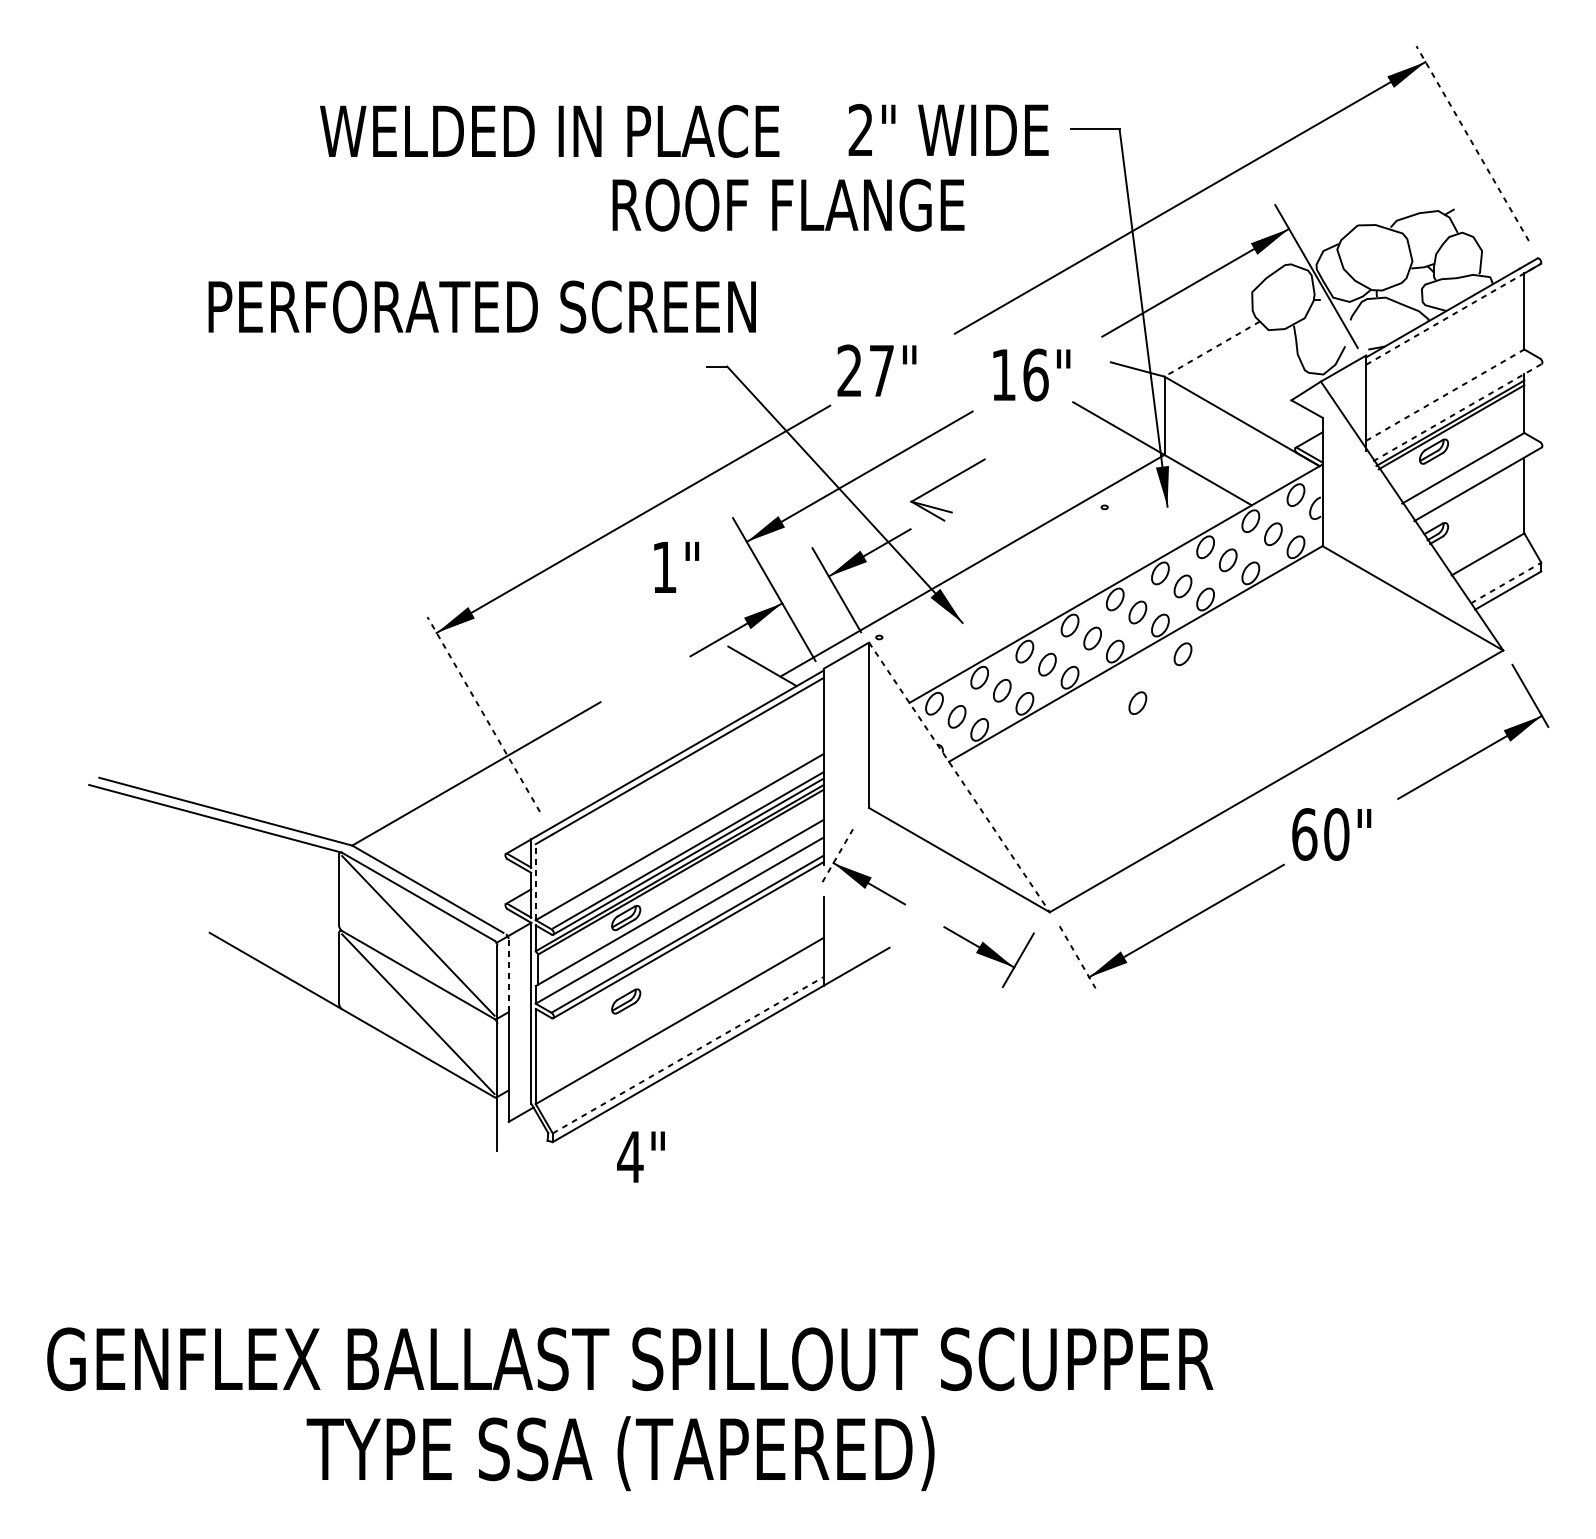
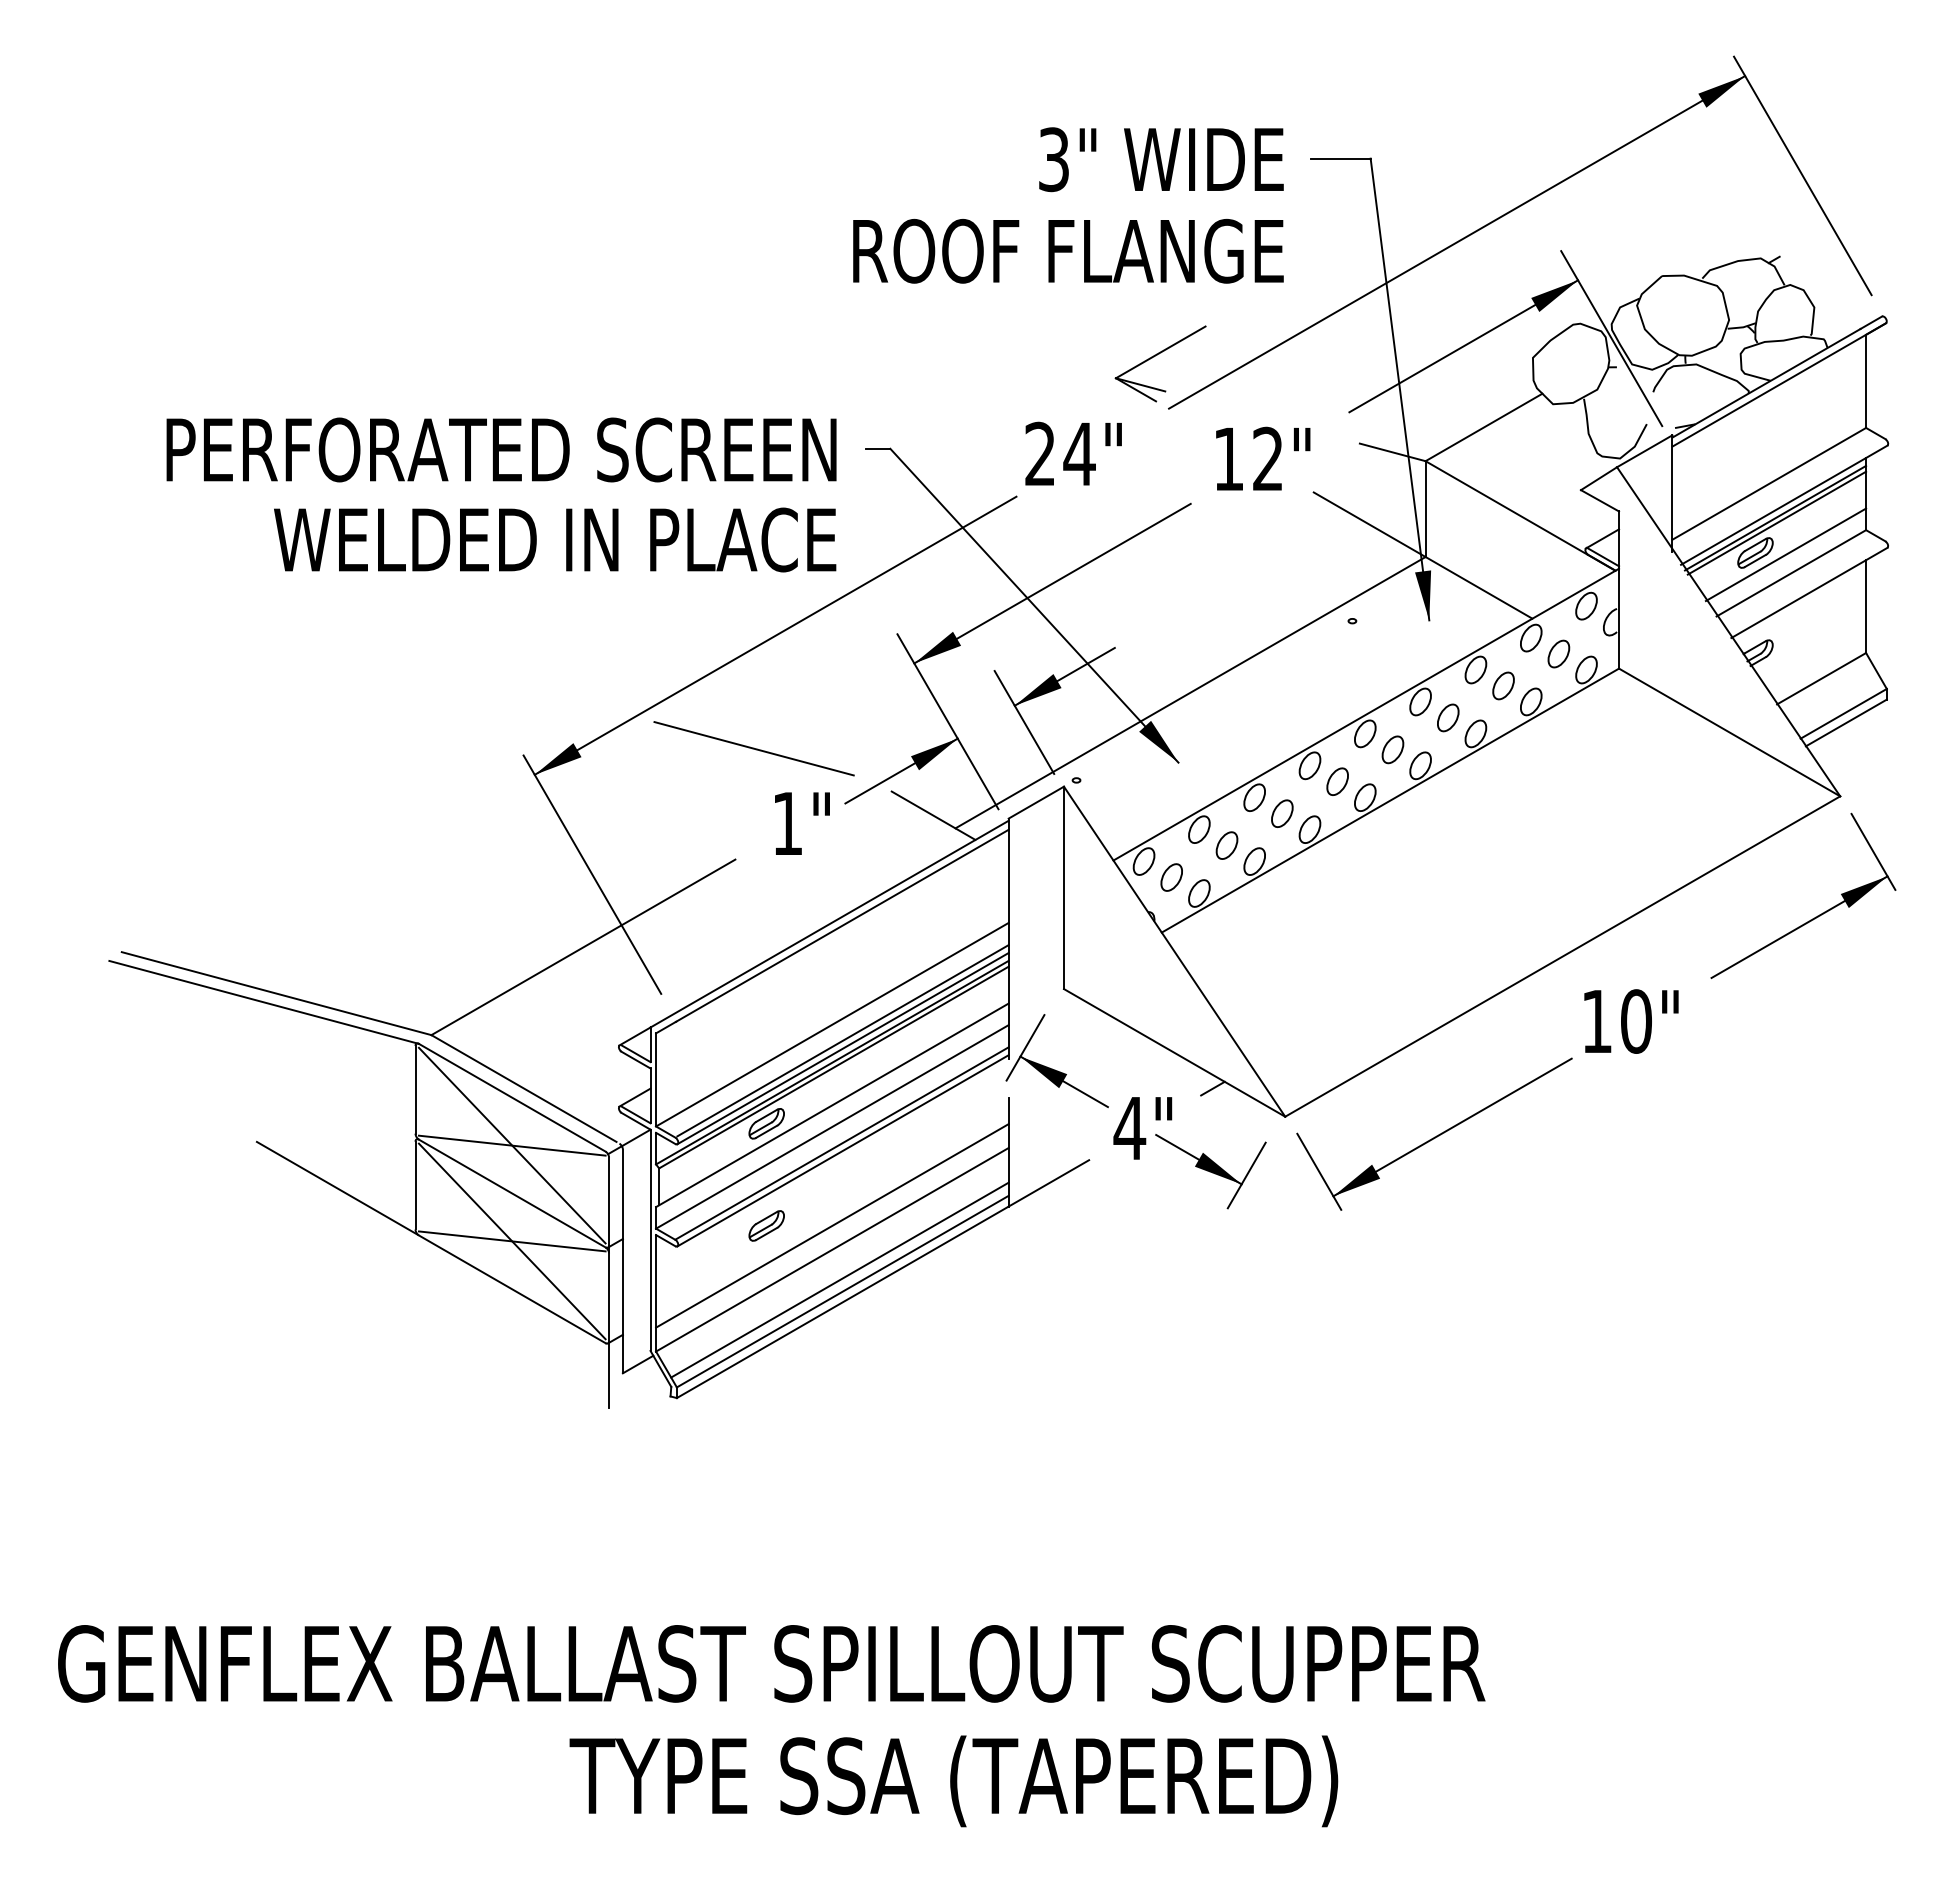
text: (860, 130) -> (1053, 159), 2" -> 3"
text: (550, 131) -> (555, 539), moved
line: (1472, 143) -> (1802, 175), dashed -> solid
text: (788, 205) -> (1068, 251), moved
text: (482, 306) -> (501, 449), moved
line: (1453, 314) -> (1779, 384), dashed -> solid
line: (1211, 349) -> (1483, 427), dashed -> solid
text: (881, 370) -> (1079, 453), 27" -> 24"
text: (1036, 374) -> (1268, 458), 16" -> 12"
line: (1445, 394) -> (1769, 483), dashed -> solid
line: (1457, 412) -> (1784, 505), dashed -> solid
line: (1458, 452) -> (1785, 554), added
part: (943, 484) -> (1154, 357), moved
text: (676, 567) -> (802, 823), moved
line: (1505, 582) -> (1843, 713), dashed -> solid
line: (615, 611) -> (753, 748), added
circle: (1183, 653) -> (1448, 800), removed
circle: (1137, 702) -> (1392, 860), removed
line: (483, 714) -> (592, 874), dashed -> solid
line: (959, 777) -> (1174, 951), dashed -> solid
text: (1304, 834) -> (1597, 1021), 60" -> 10"
line: (837, 855) -> (1025, 1047), dashed -> solid
line: (536, 881) -> (656, 1079), dashed -> solid
line: (990, 889) -> (1212, 1088), added
line: (417, 935) -> (511, 1145), added
line: (1077, 957) -> (1319, 1171), dashed -> solid
line: (508, 975) -> (622, 1194), dashed -> solid
line: (679, 1001) -> (832, 1225), added
line: (417, 1014) -> (511, 1241), added
line: (685, 1045) -> (839, 1279), added
line: (688, 1055) -> (842, 1291), dashed -> solid
text: (640, 1157) -> (1142, 1128), moved
text: (620, 1453) -> (953, 1781), moved

